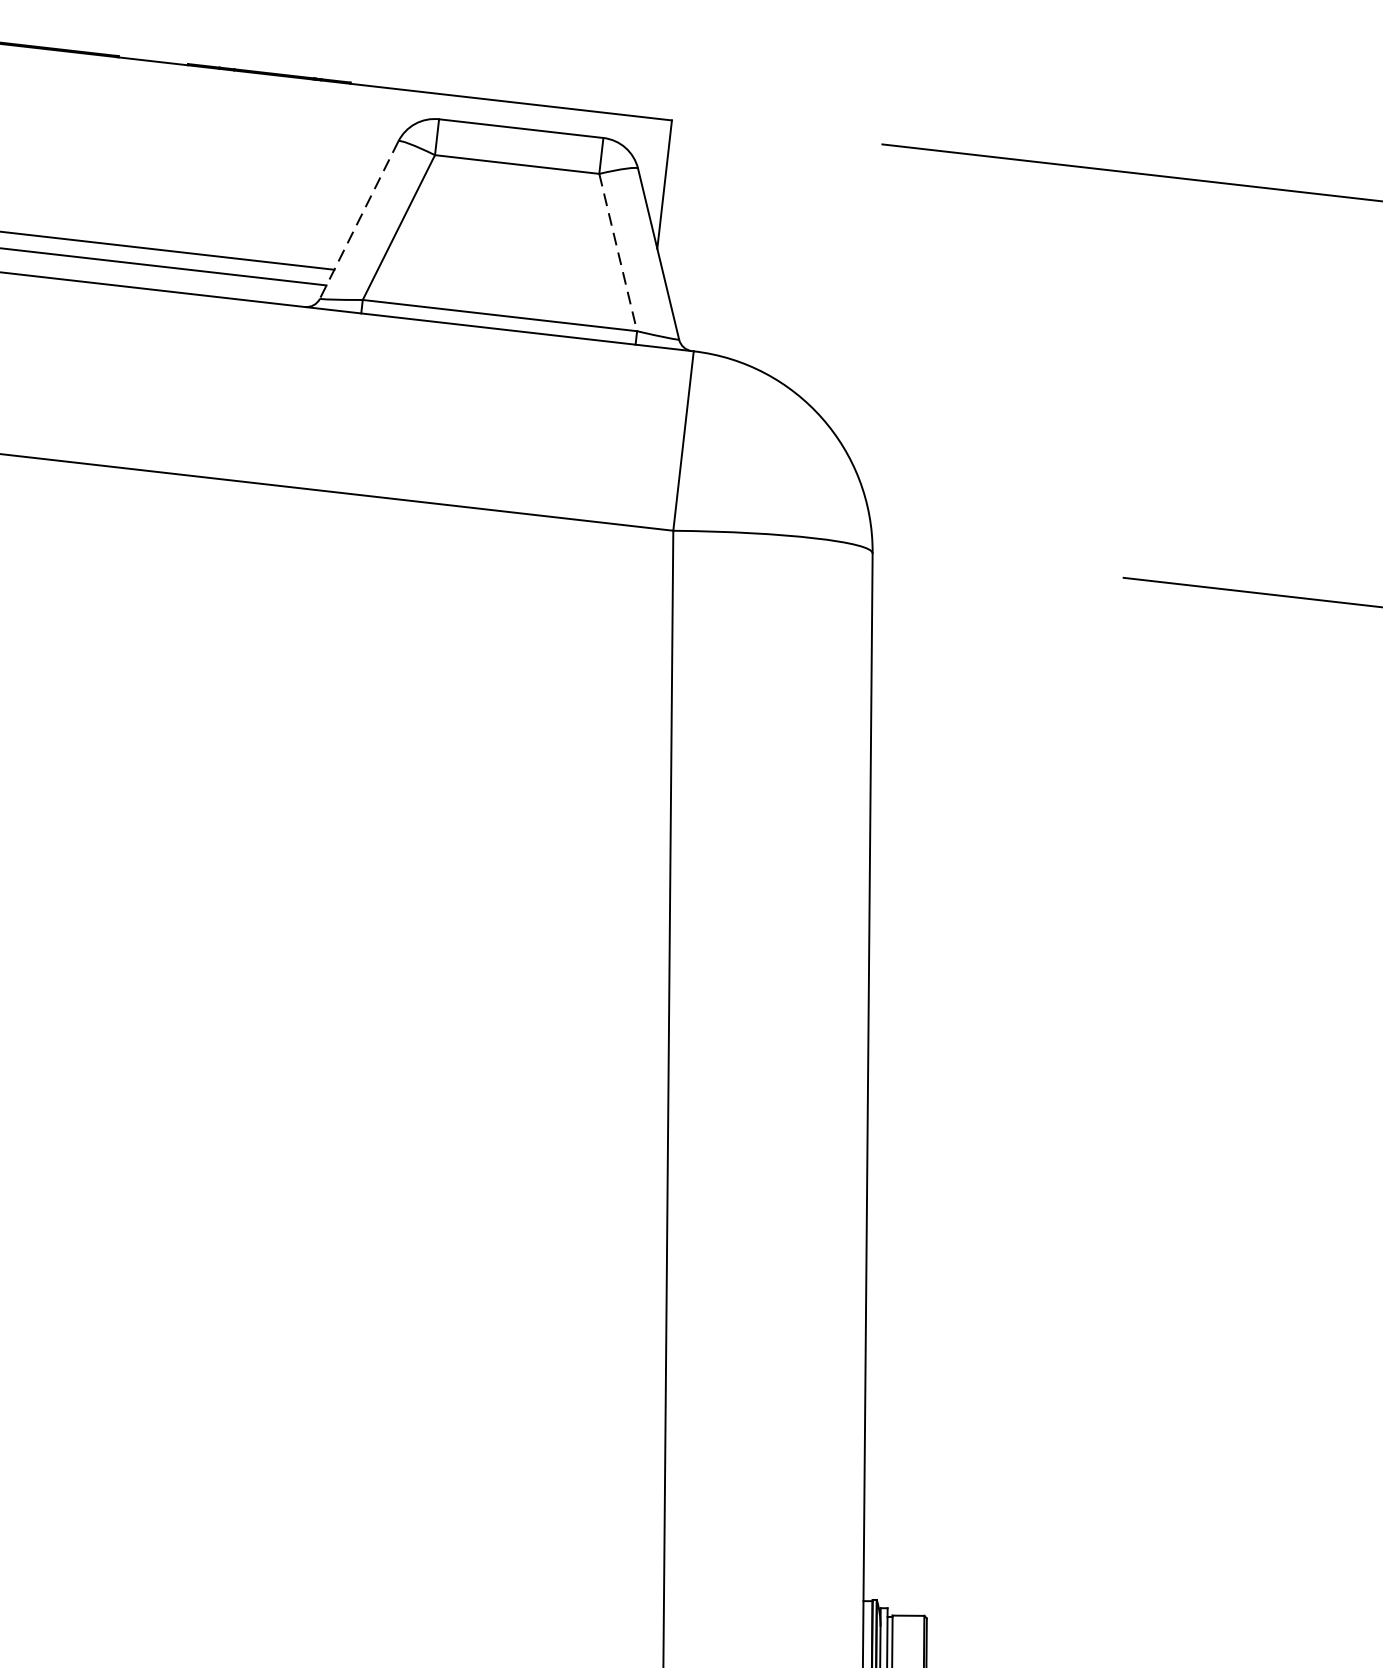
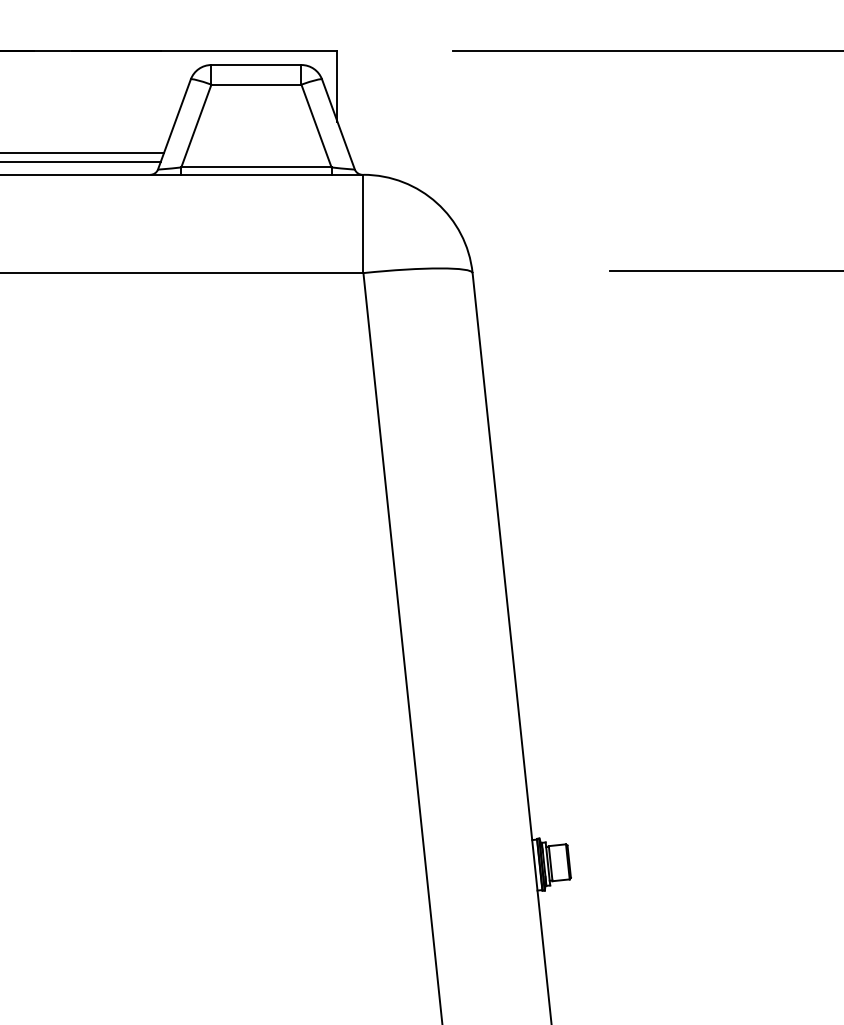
line: (359, 220) -> (174, 124), dashed -> solid
line: (618, 253) -> (316, 126), dashed -> solid

